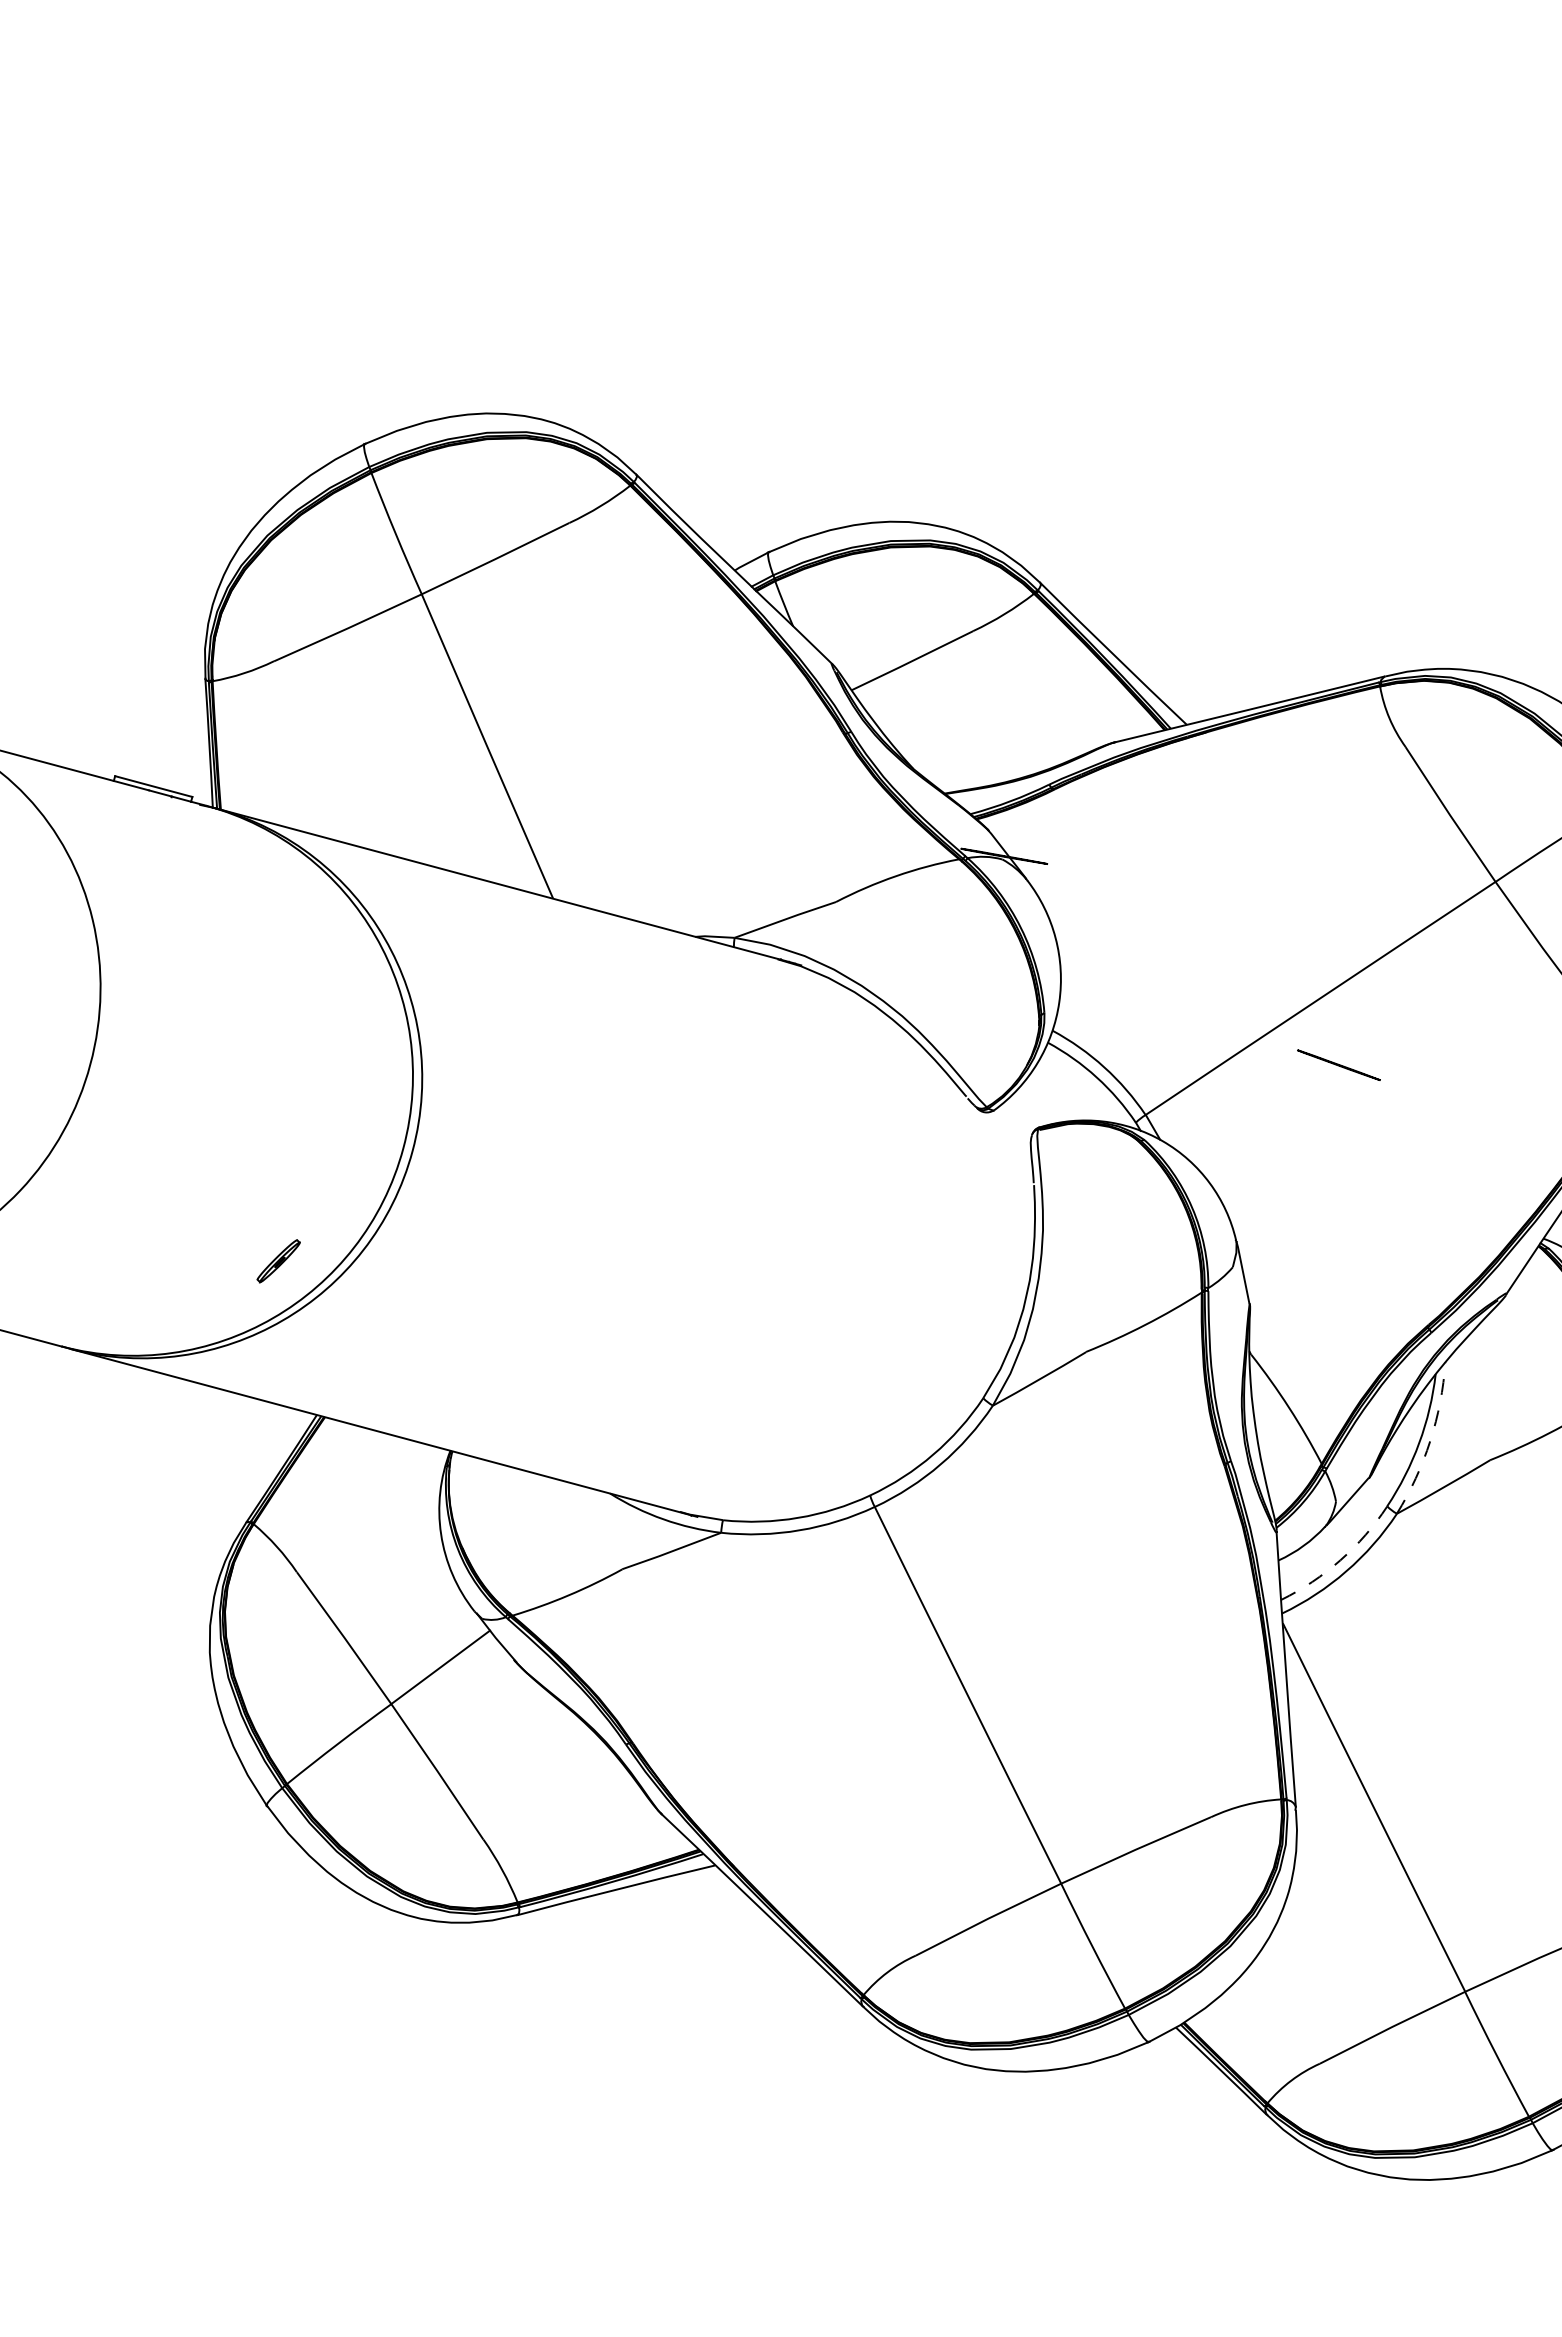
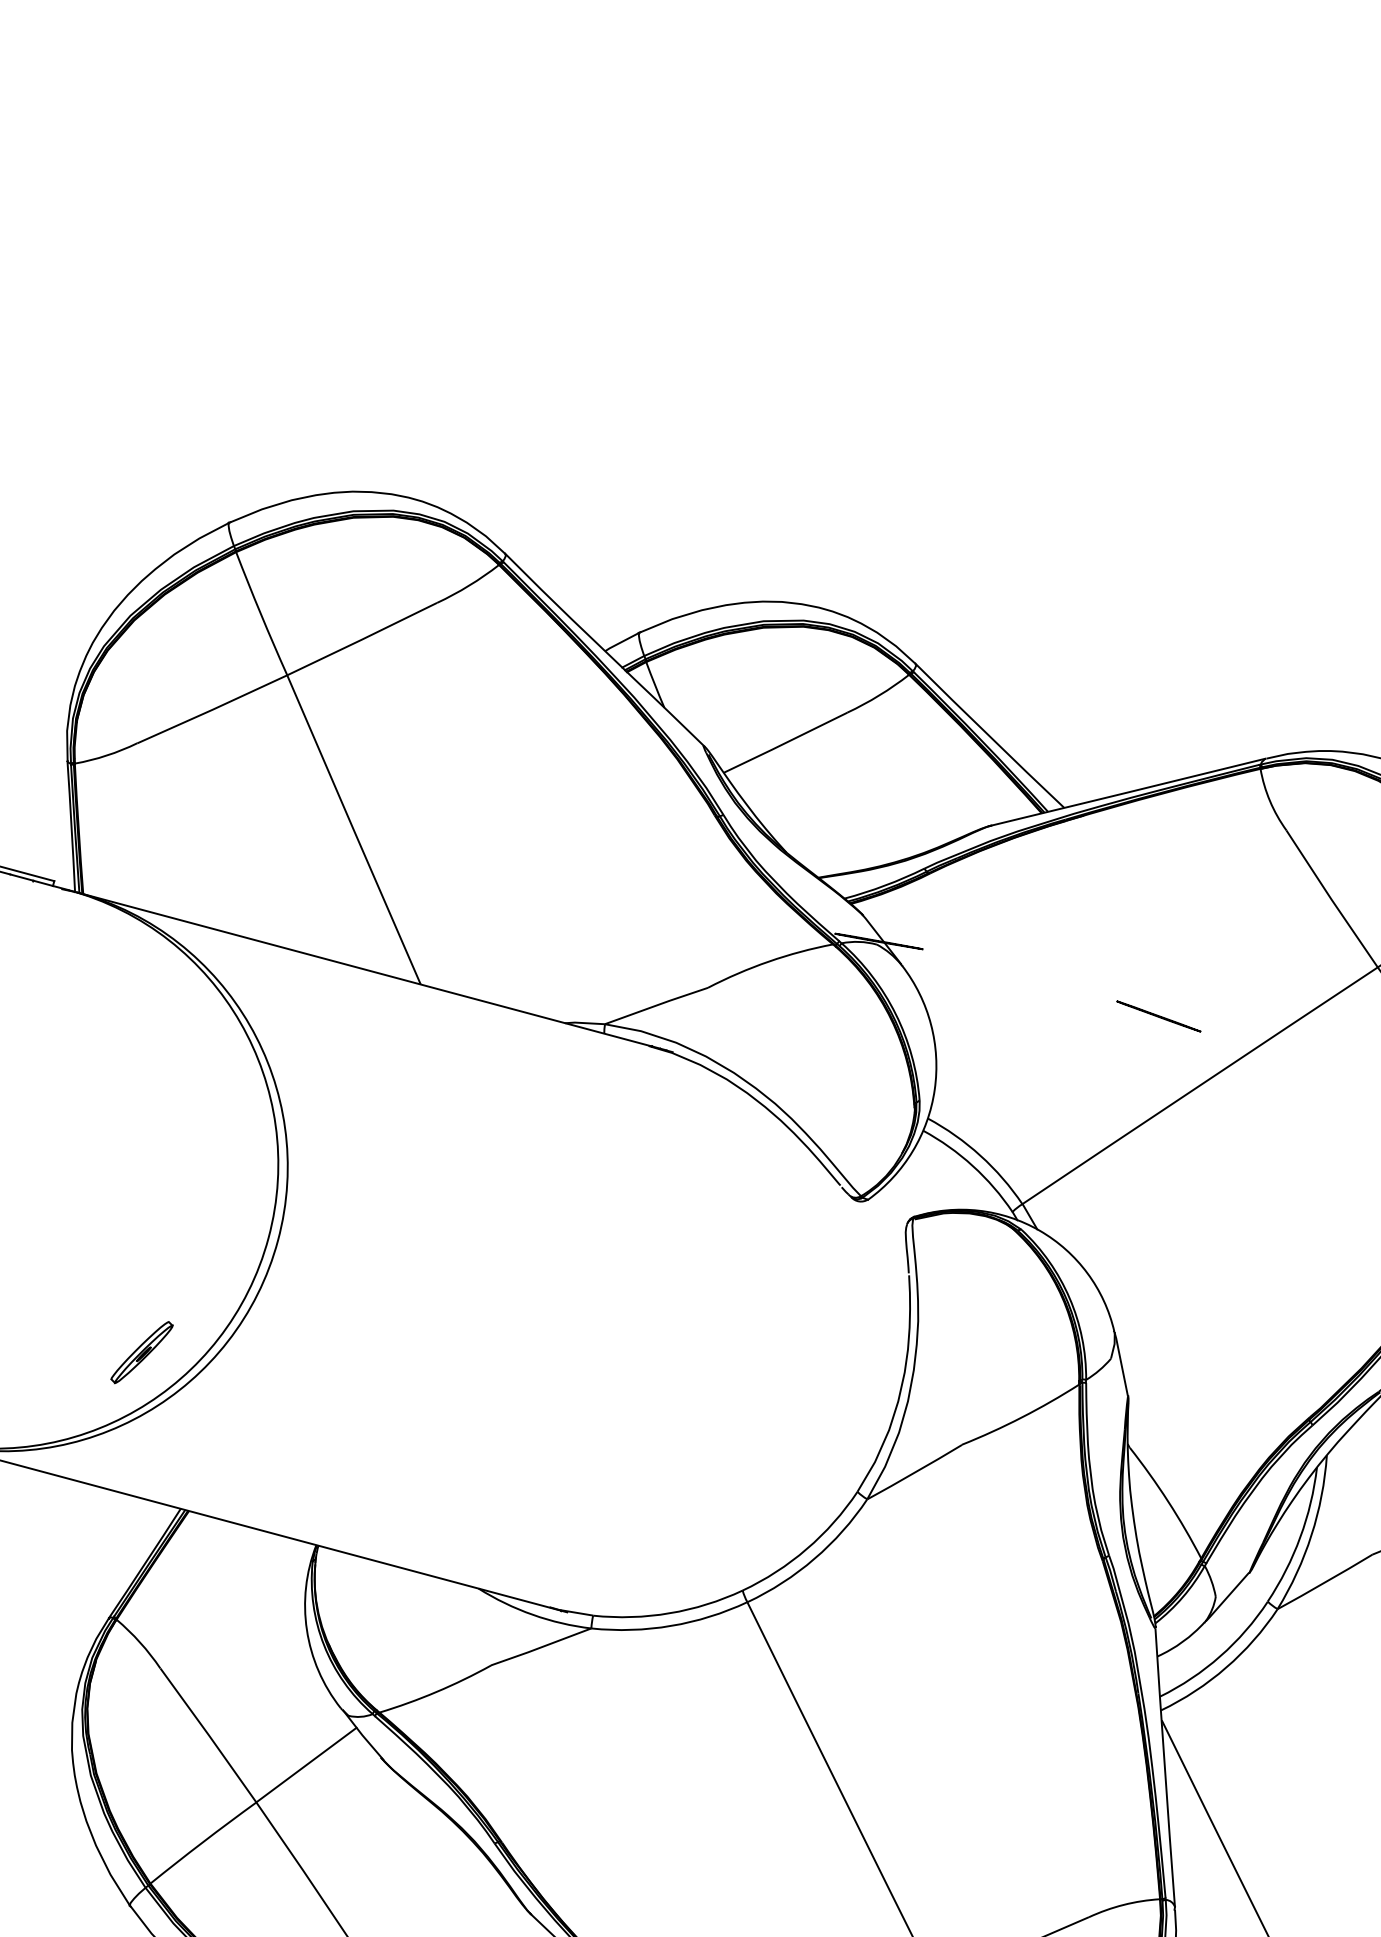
line: (1338, 1064) -> (1158, 1015), moved
part: (278, 1261) -> (141, 1352), size x1.43
arc: (1430, 1441) -> (1311, 1535), dashed -> solid
arc: (1340, 1560) -> (1220, 1656), dashed -> solid

